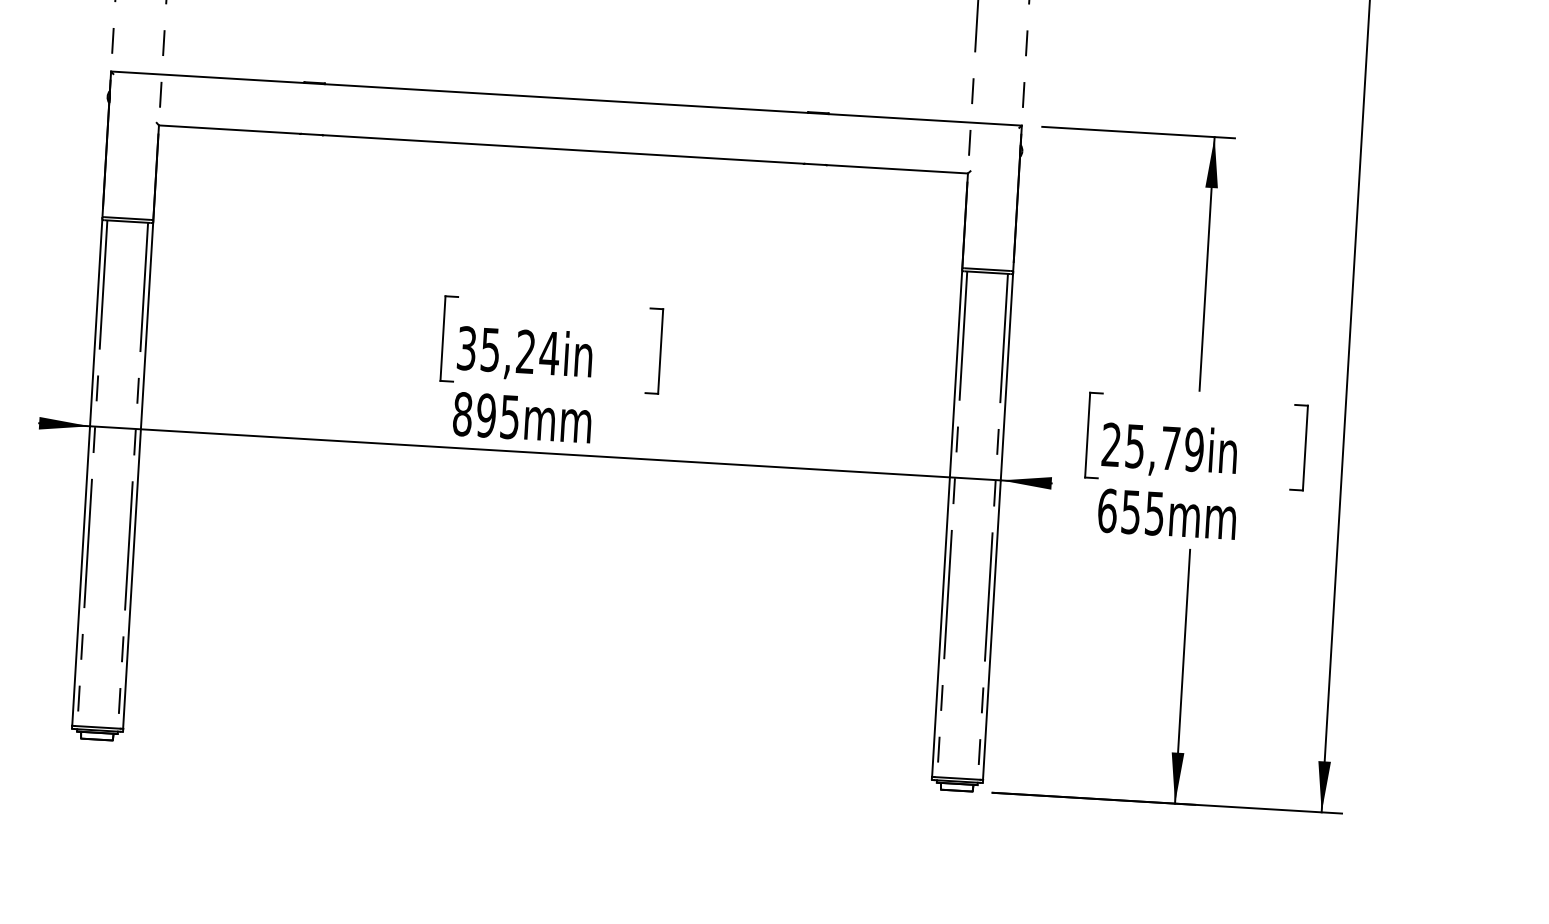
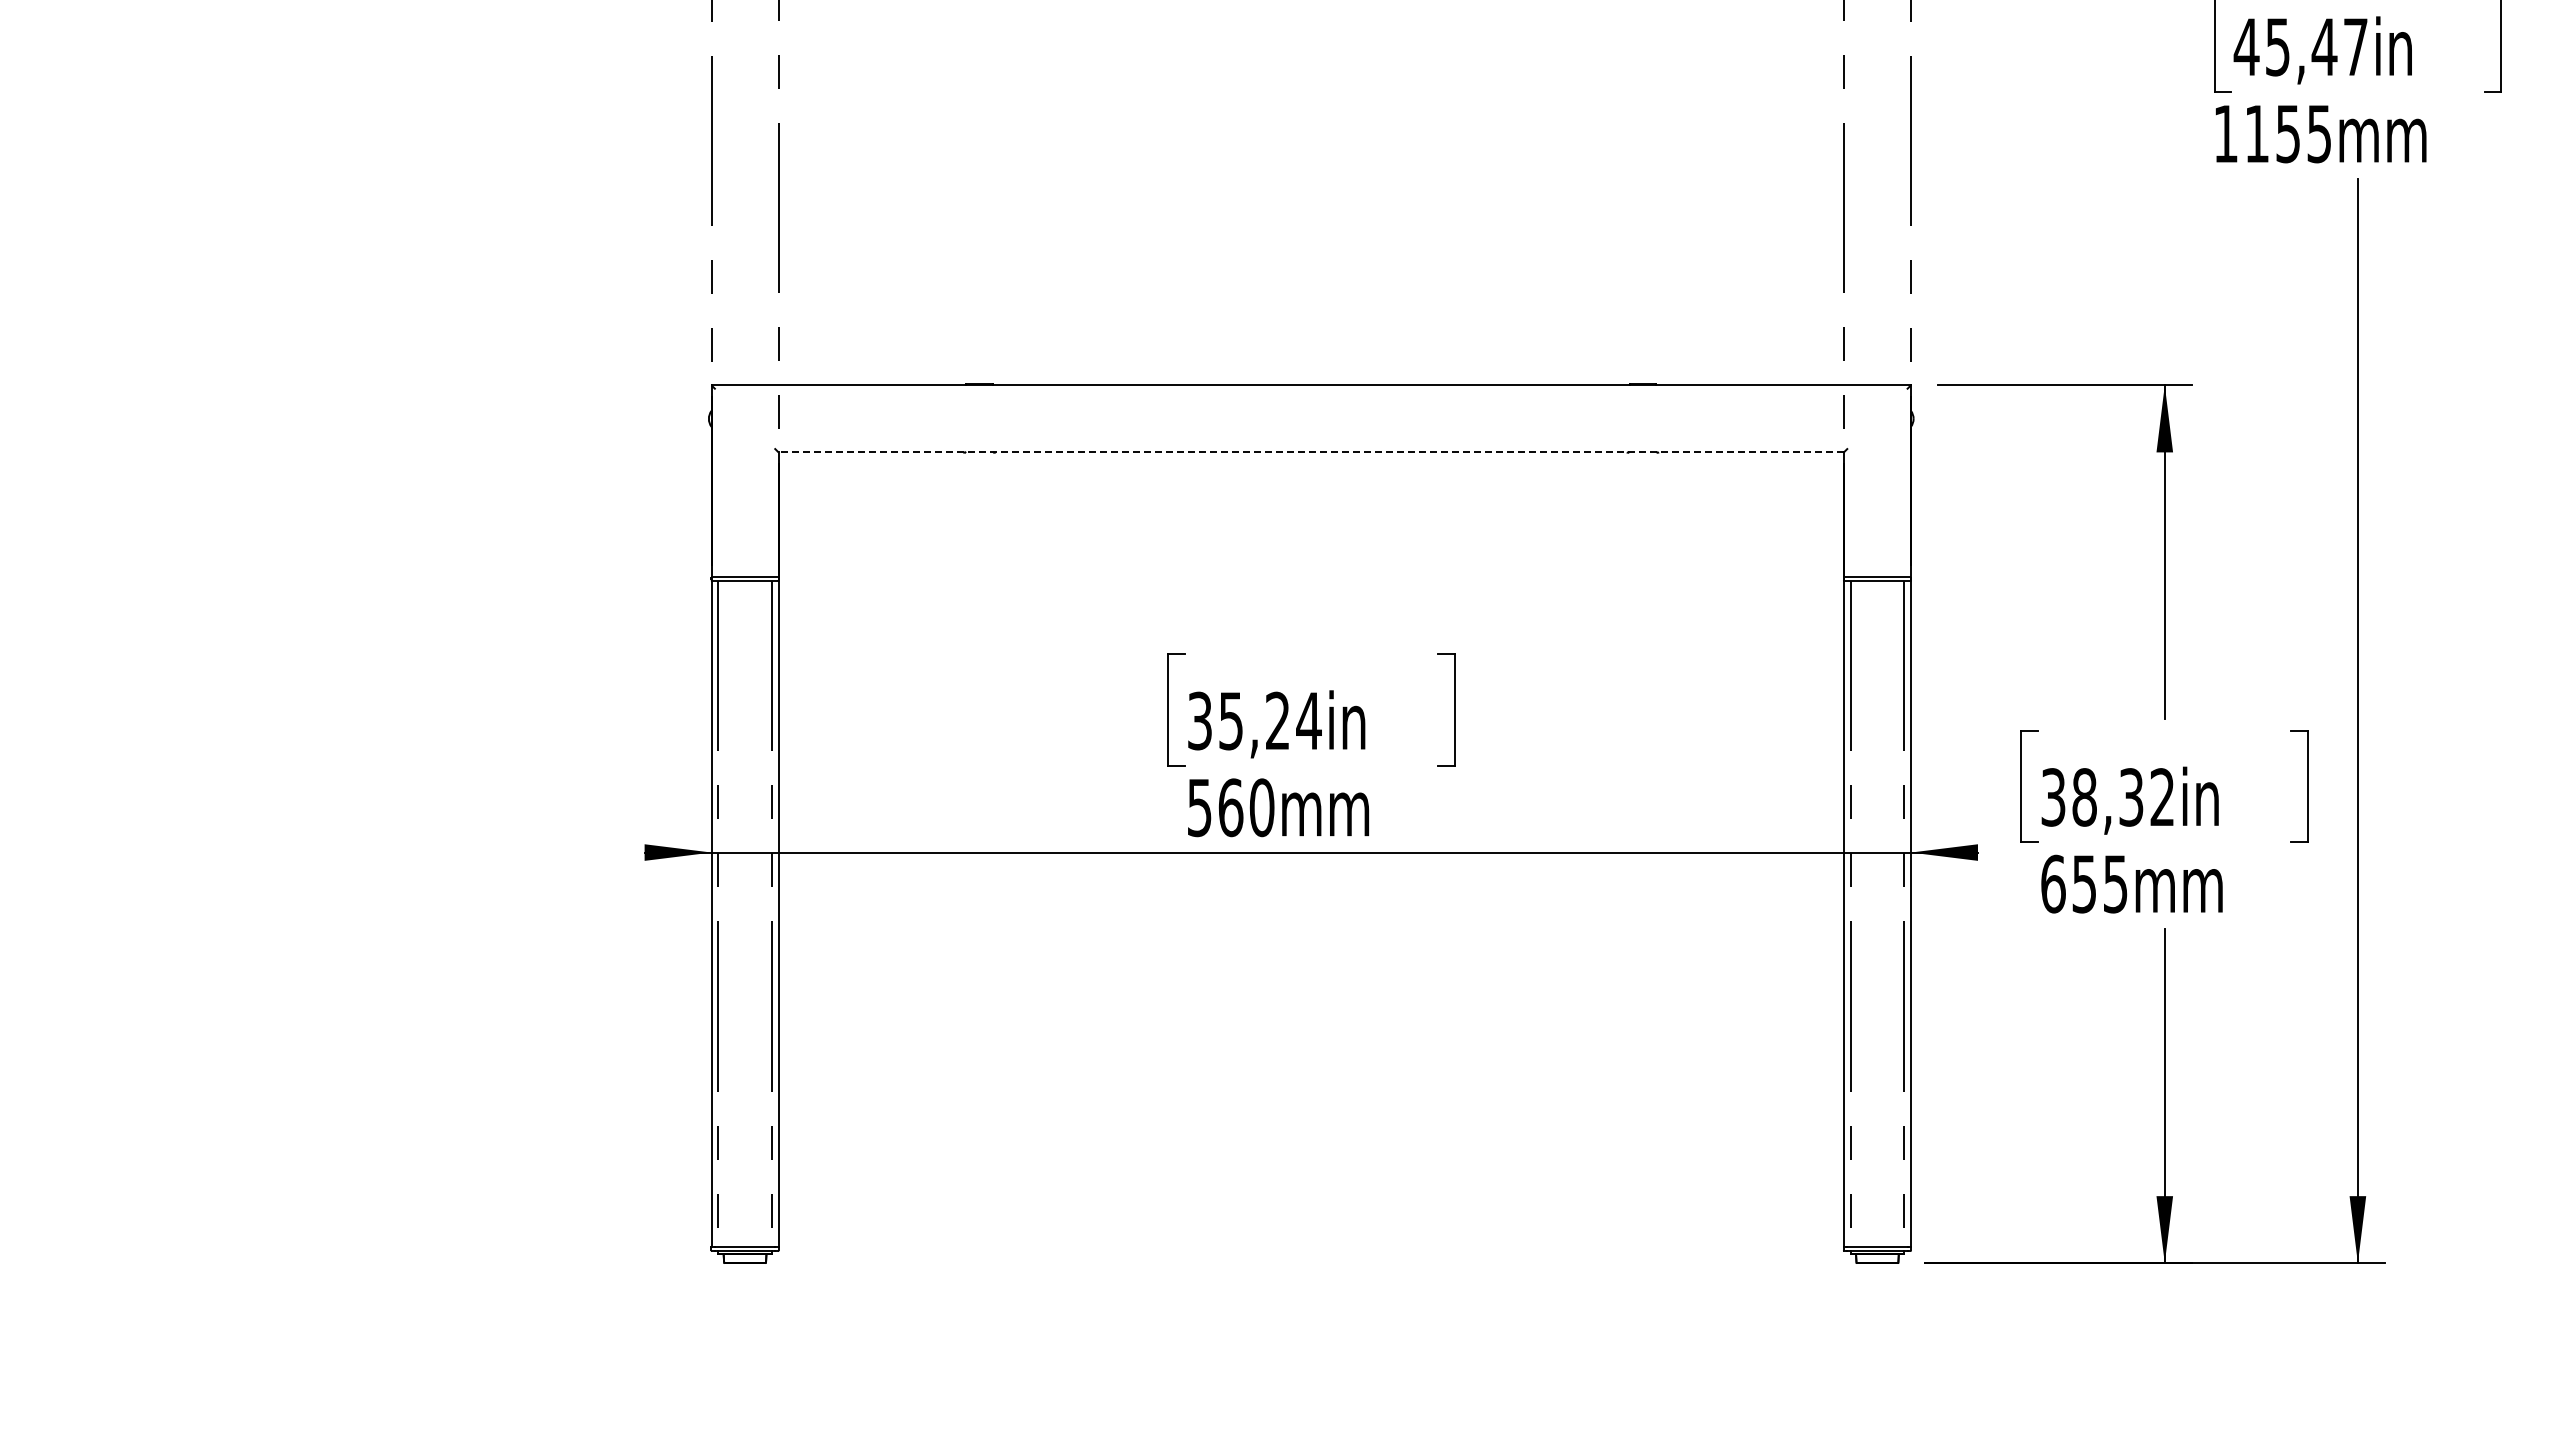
line: (563, 149) -> (1311, 452), solid -> dashed
text: (486, 415) -> (1230, 807), 895mm -> 560mm
text: (1152, 447) -> (2107, 797), 25,79in -> 38,32in

